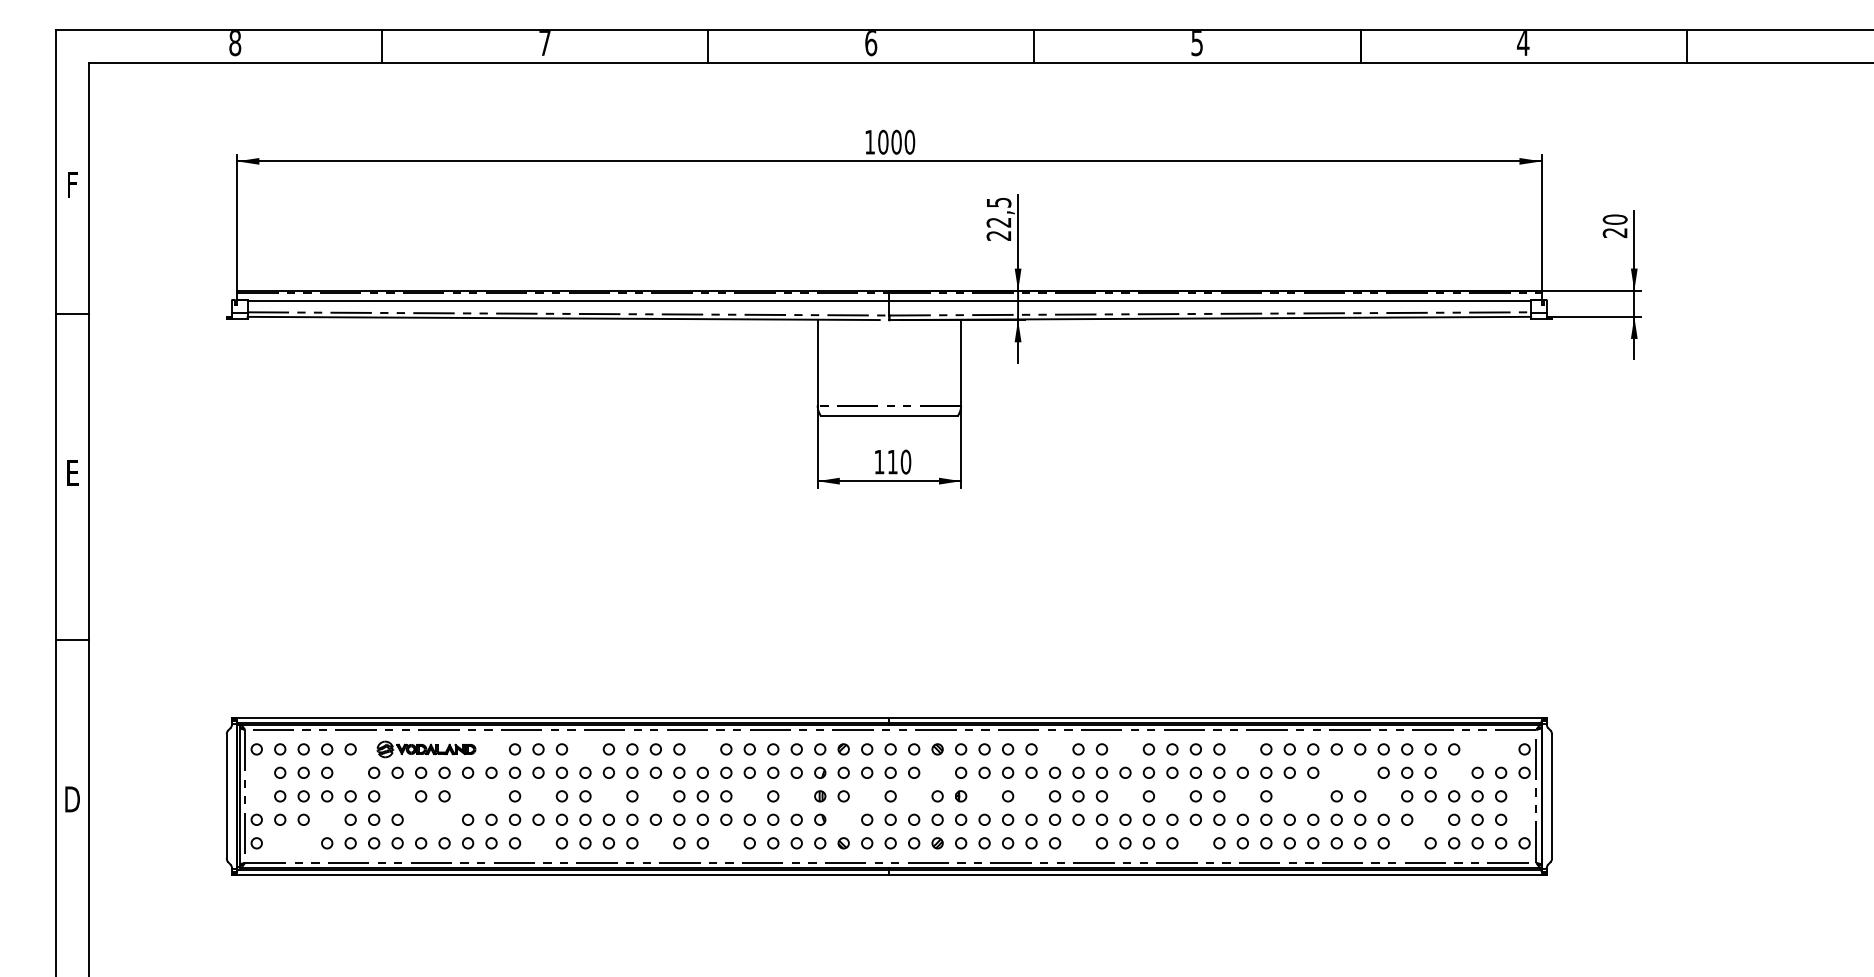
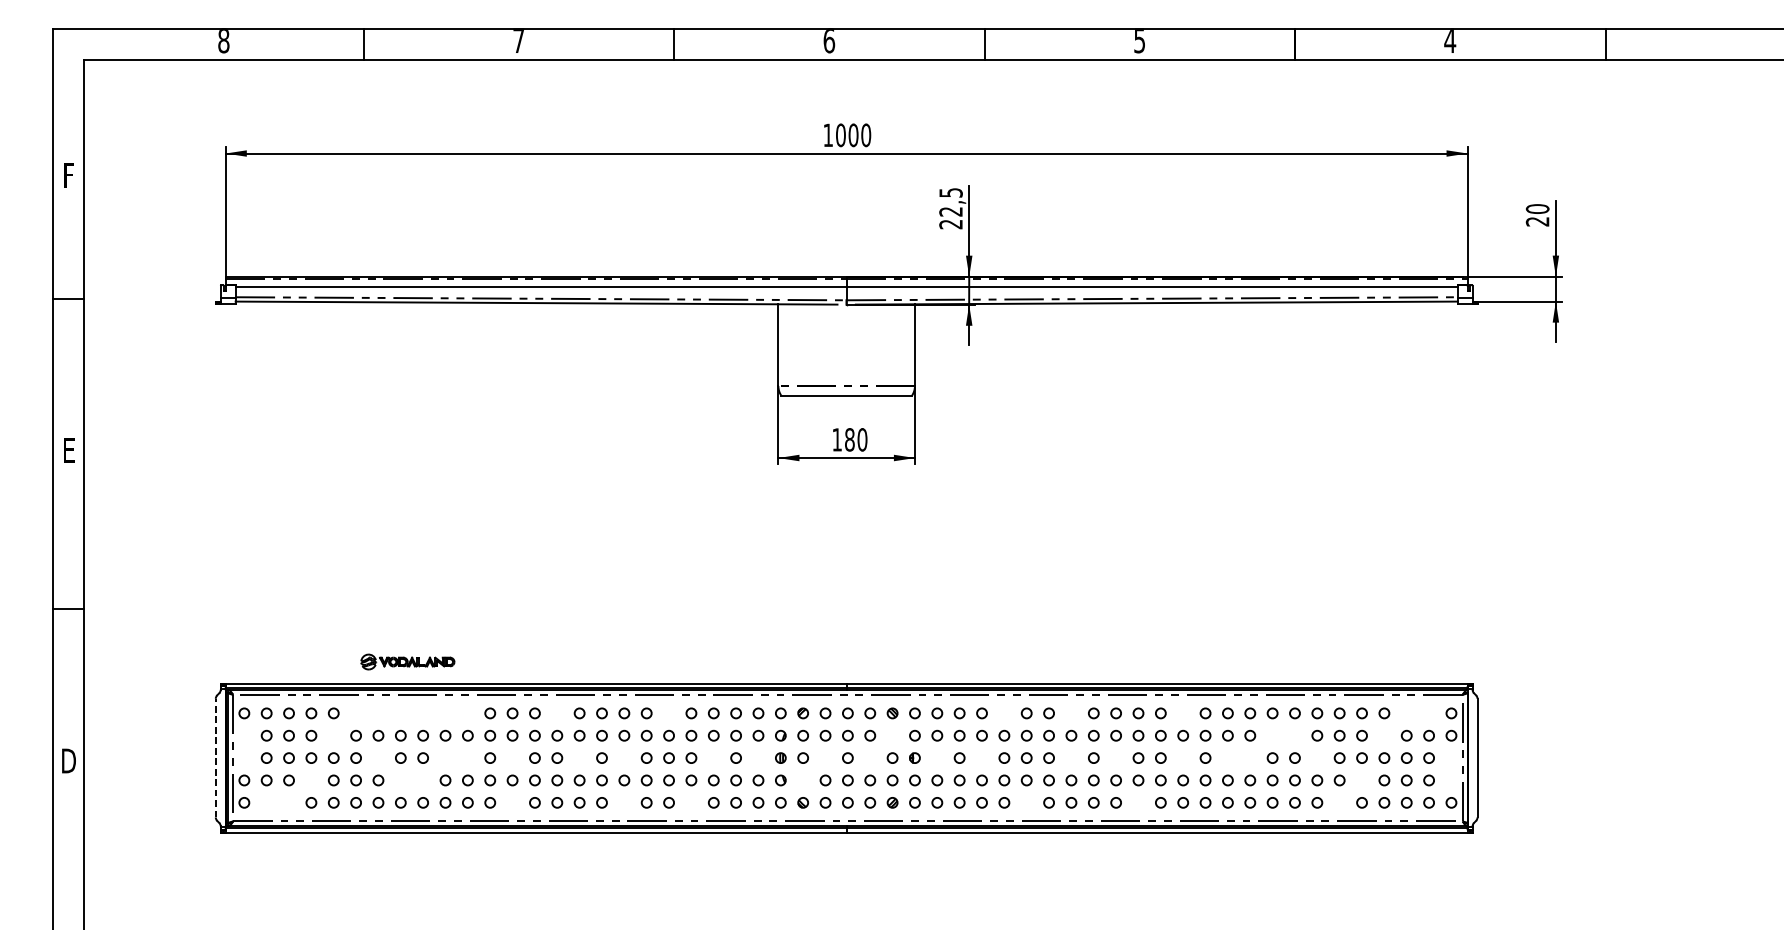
text: (892, 461) -> (849, 439), 110 -> 180
part: (426, 749) -> (407, 662), moved
line: (226, 795) -> (215, 757), solid -> dashed

